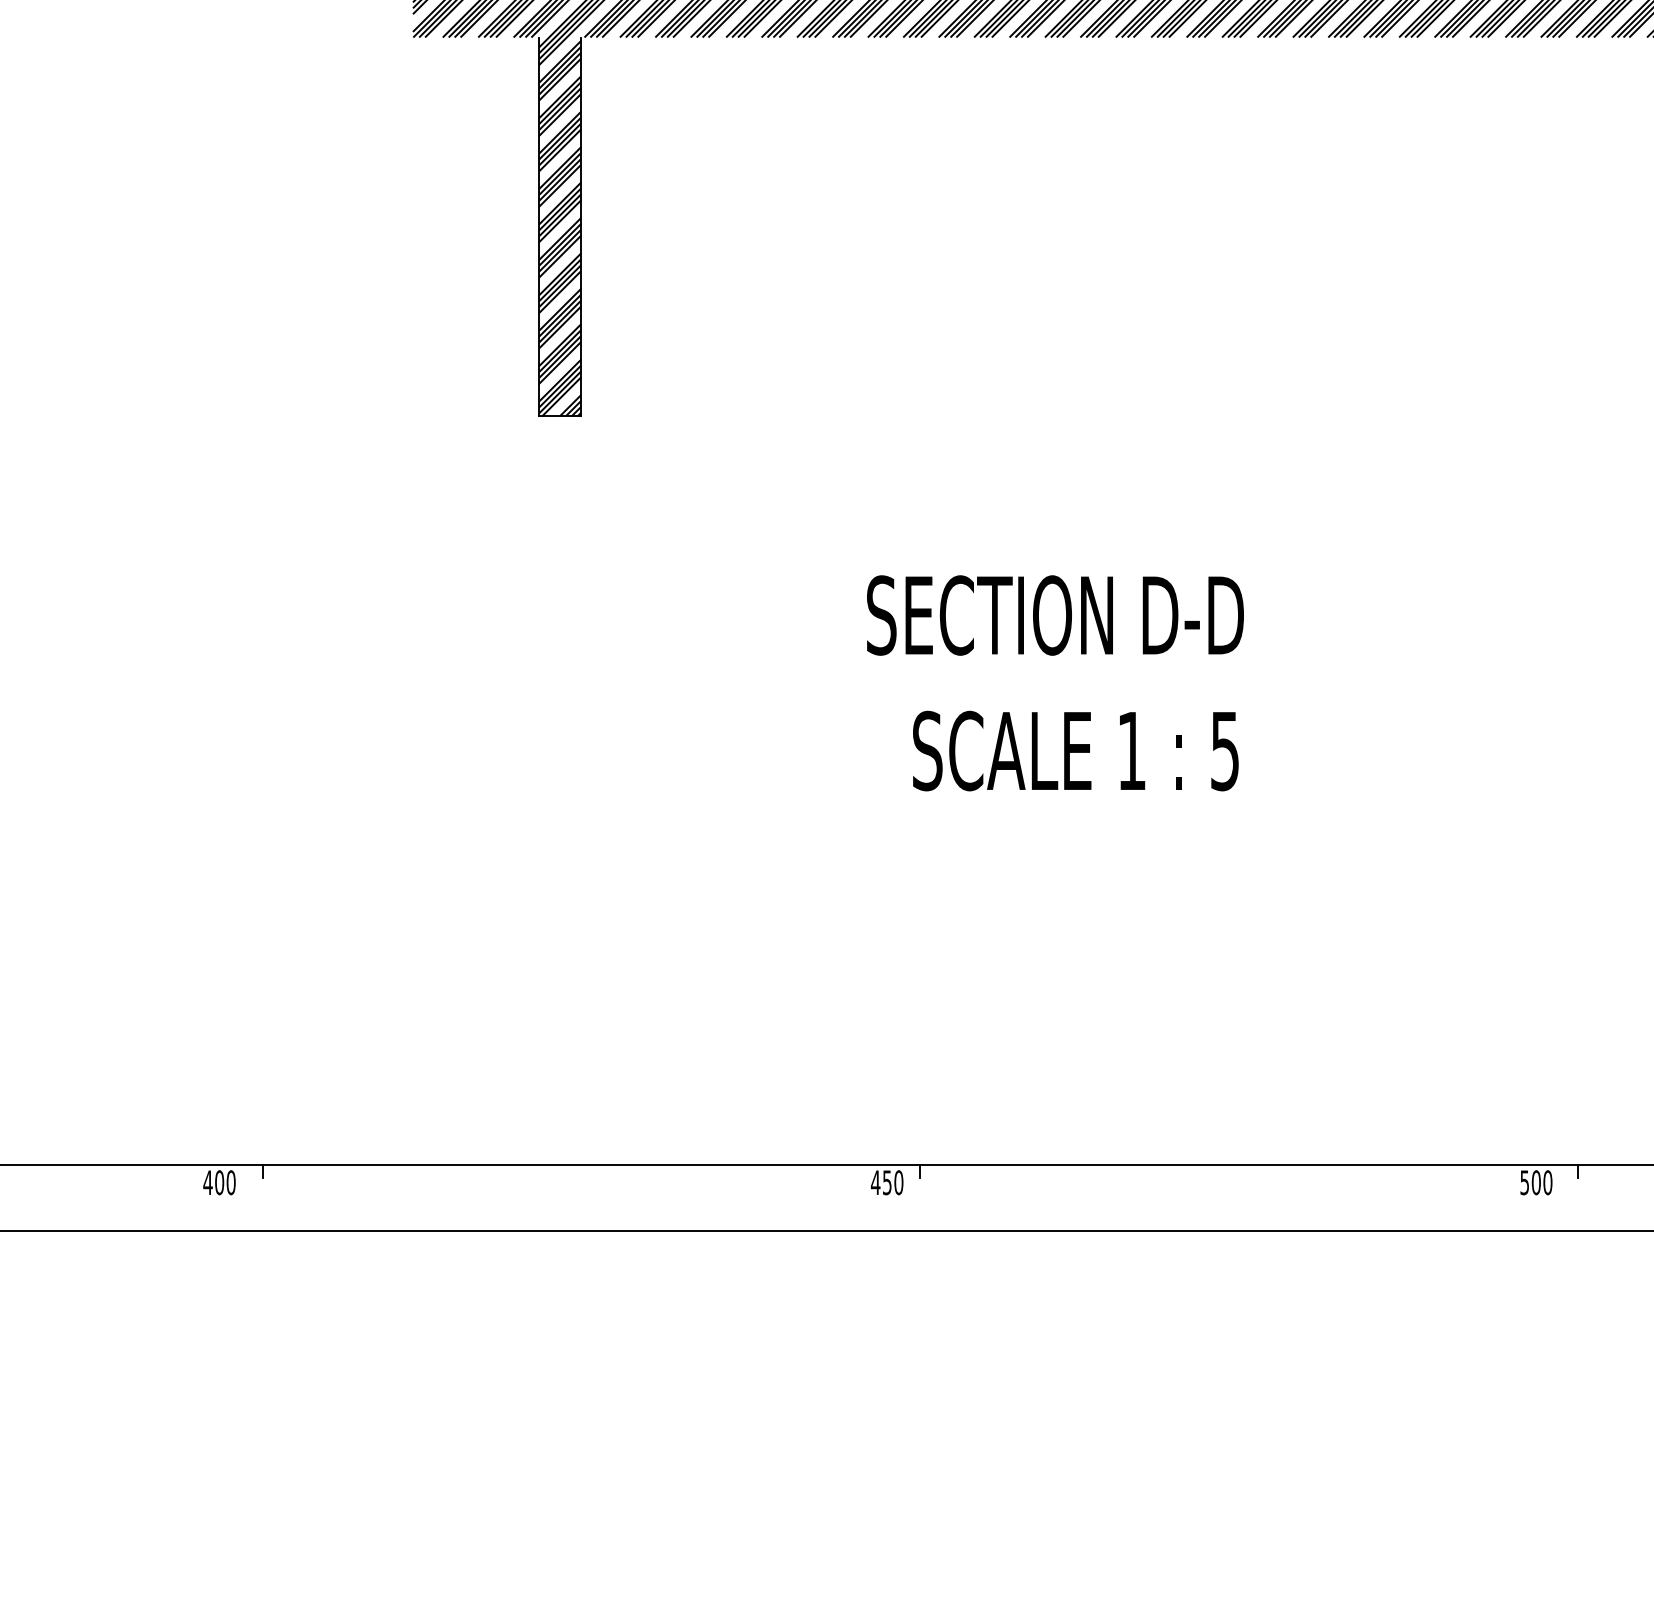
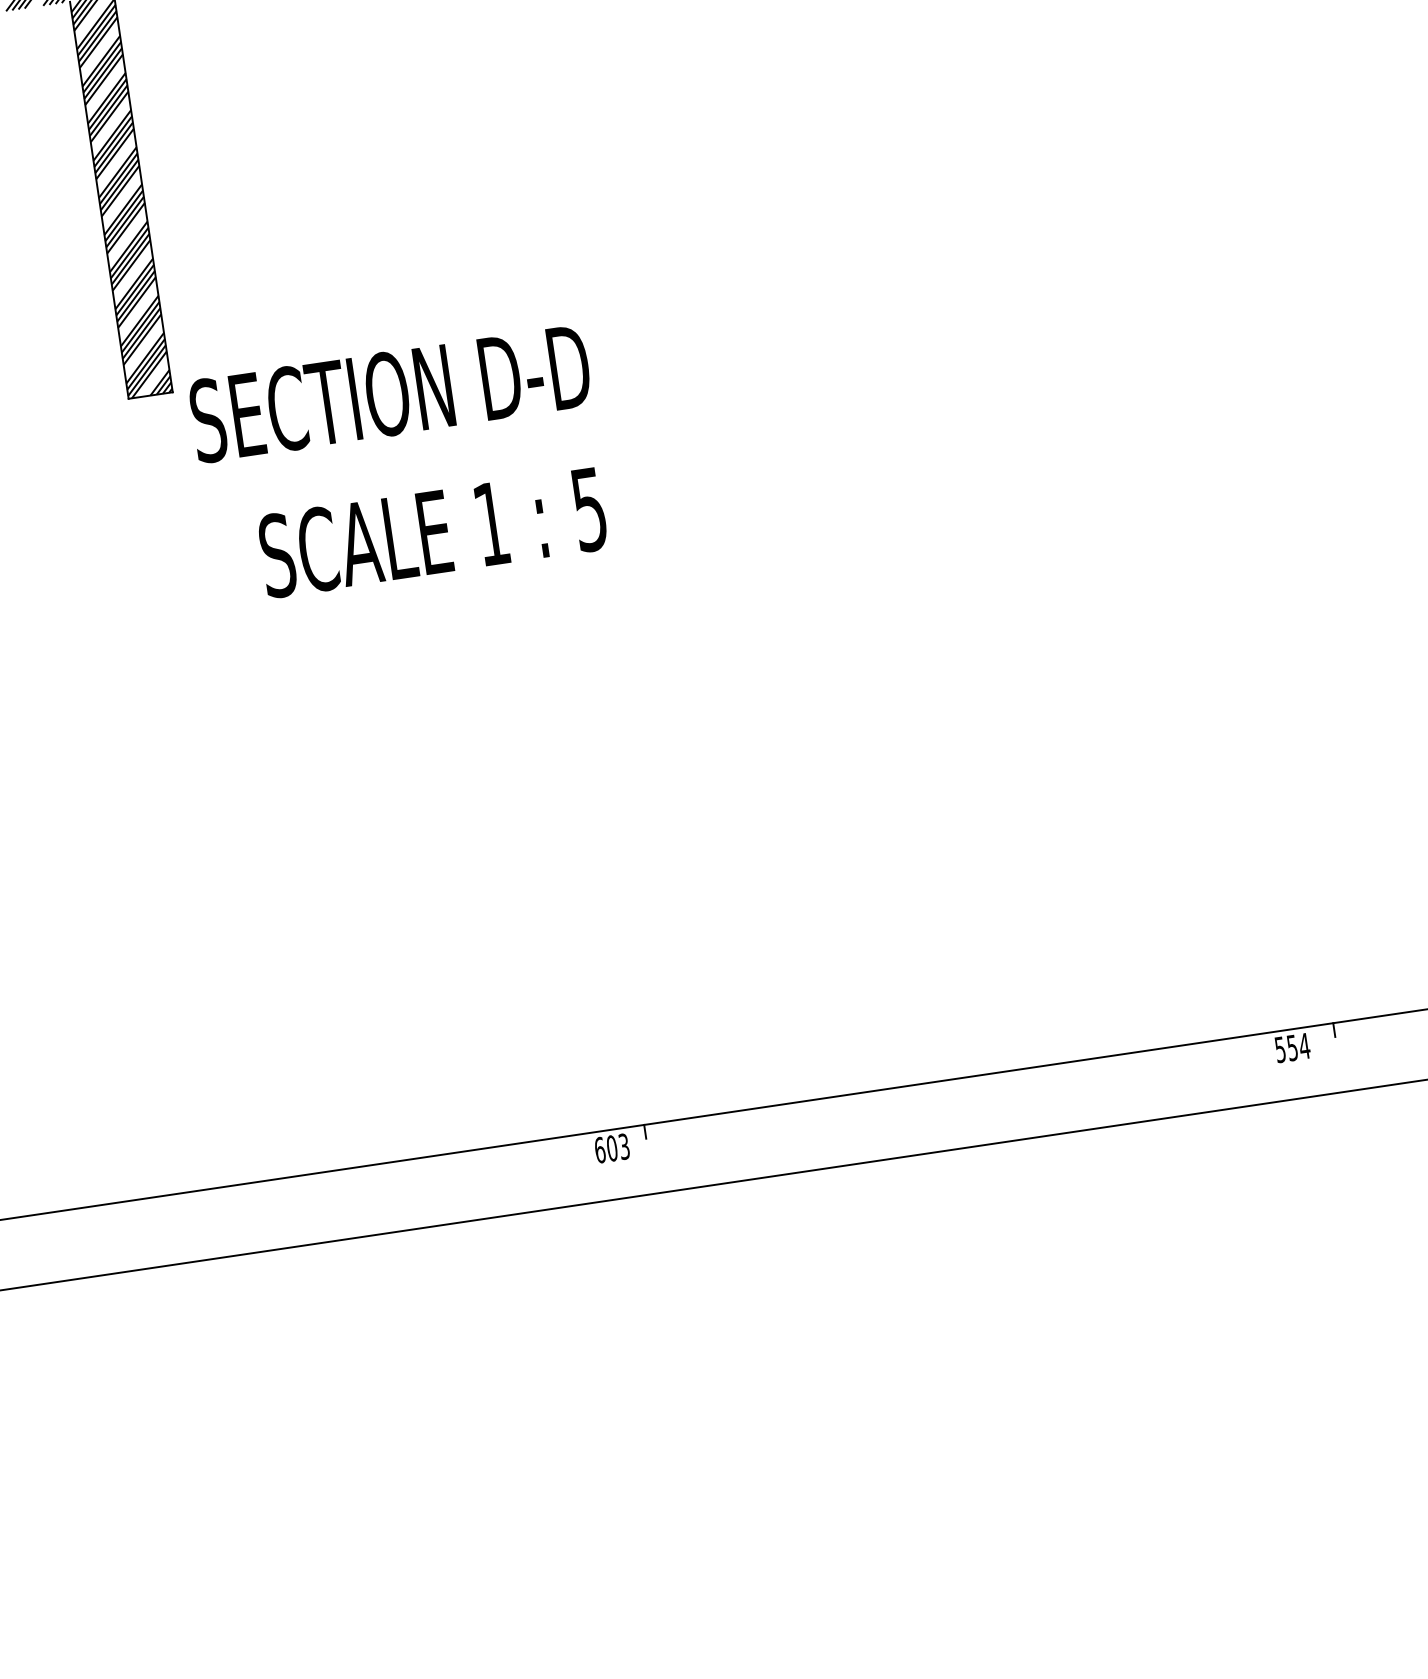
text: (1055, 683) -> (401, 464), moved
text: (887, 1182) -> (612, 1148), 450 -> 603
text: (1541, 1182) -> (1297, 1046), 500 -> 554

